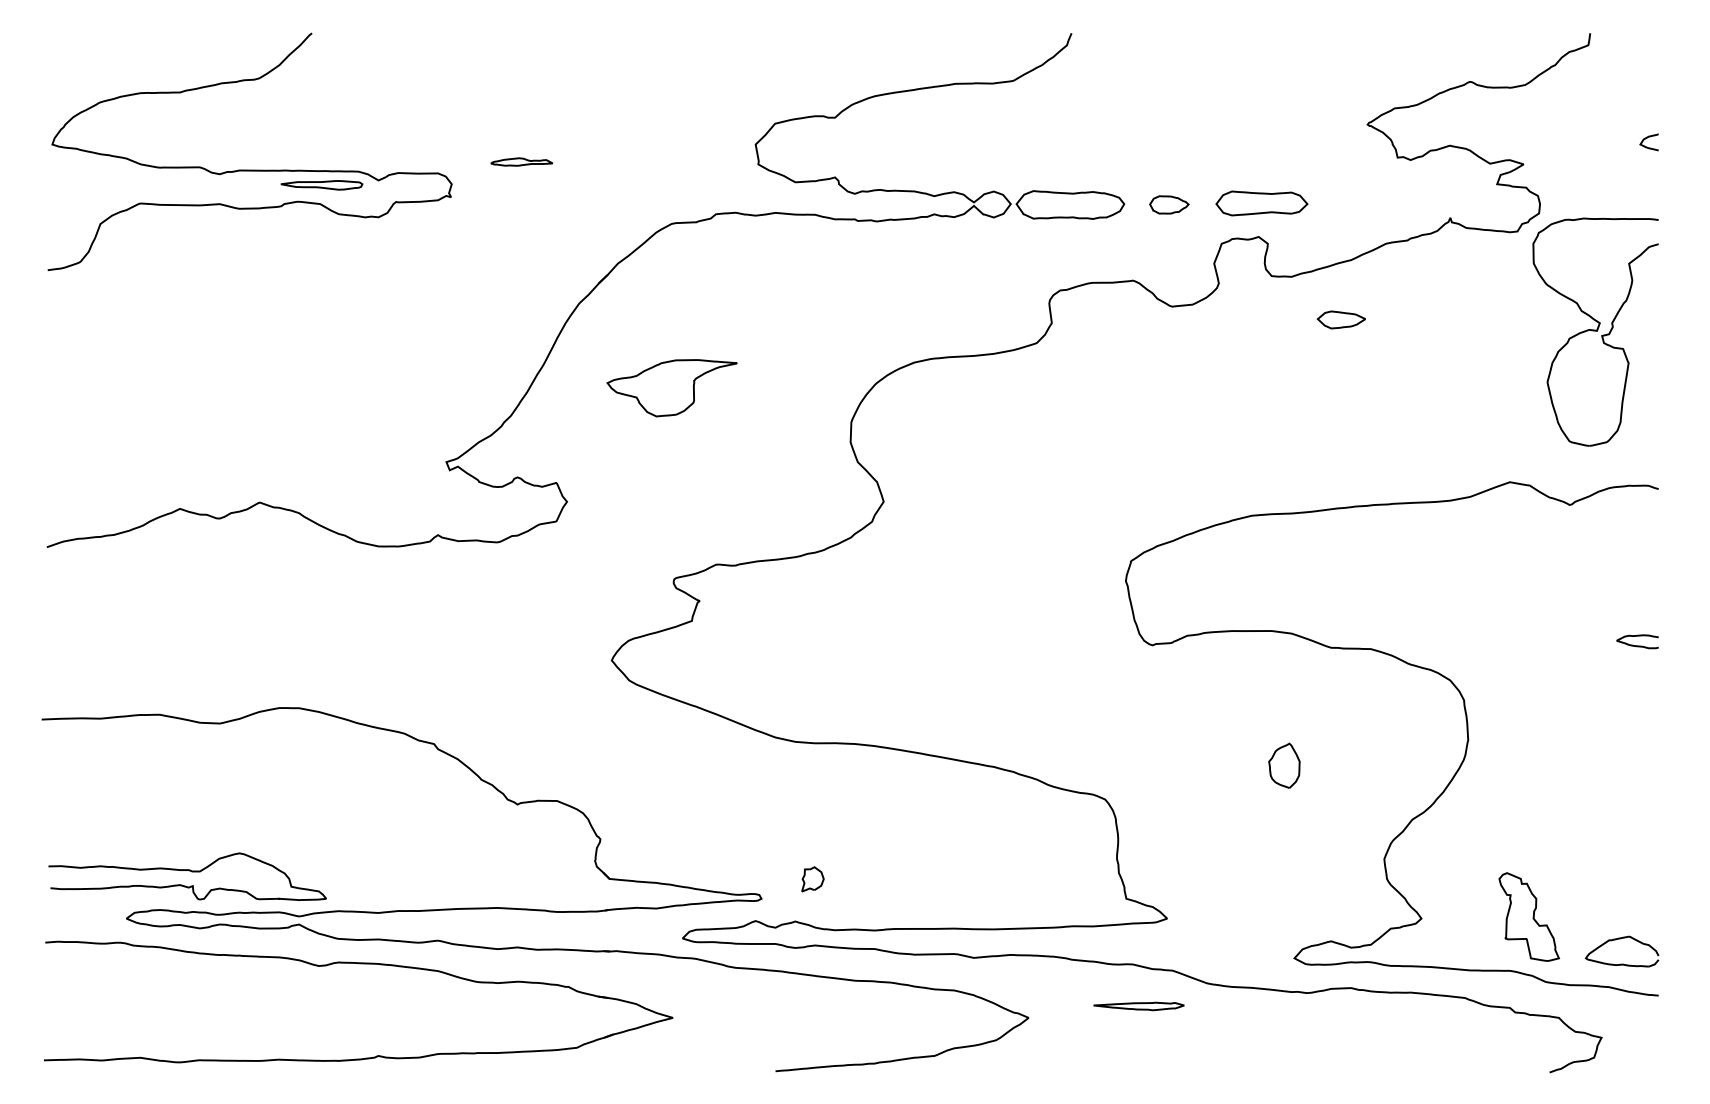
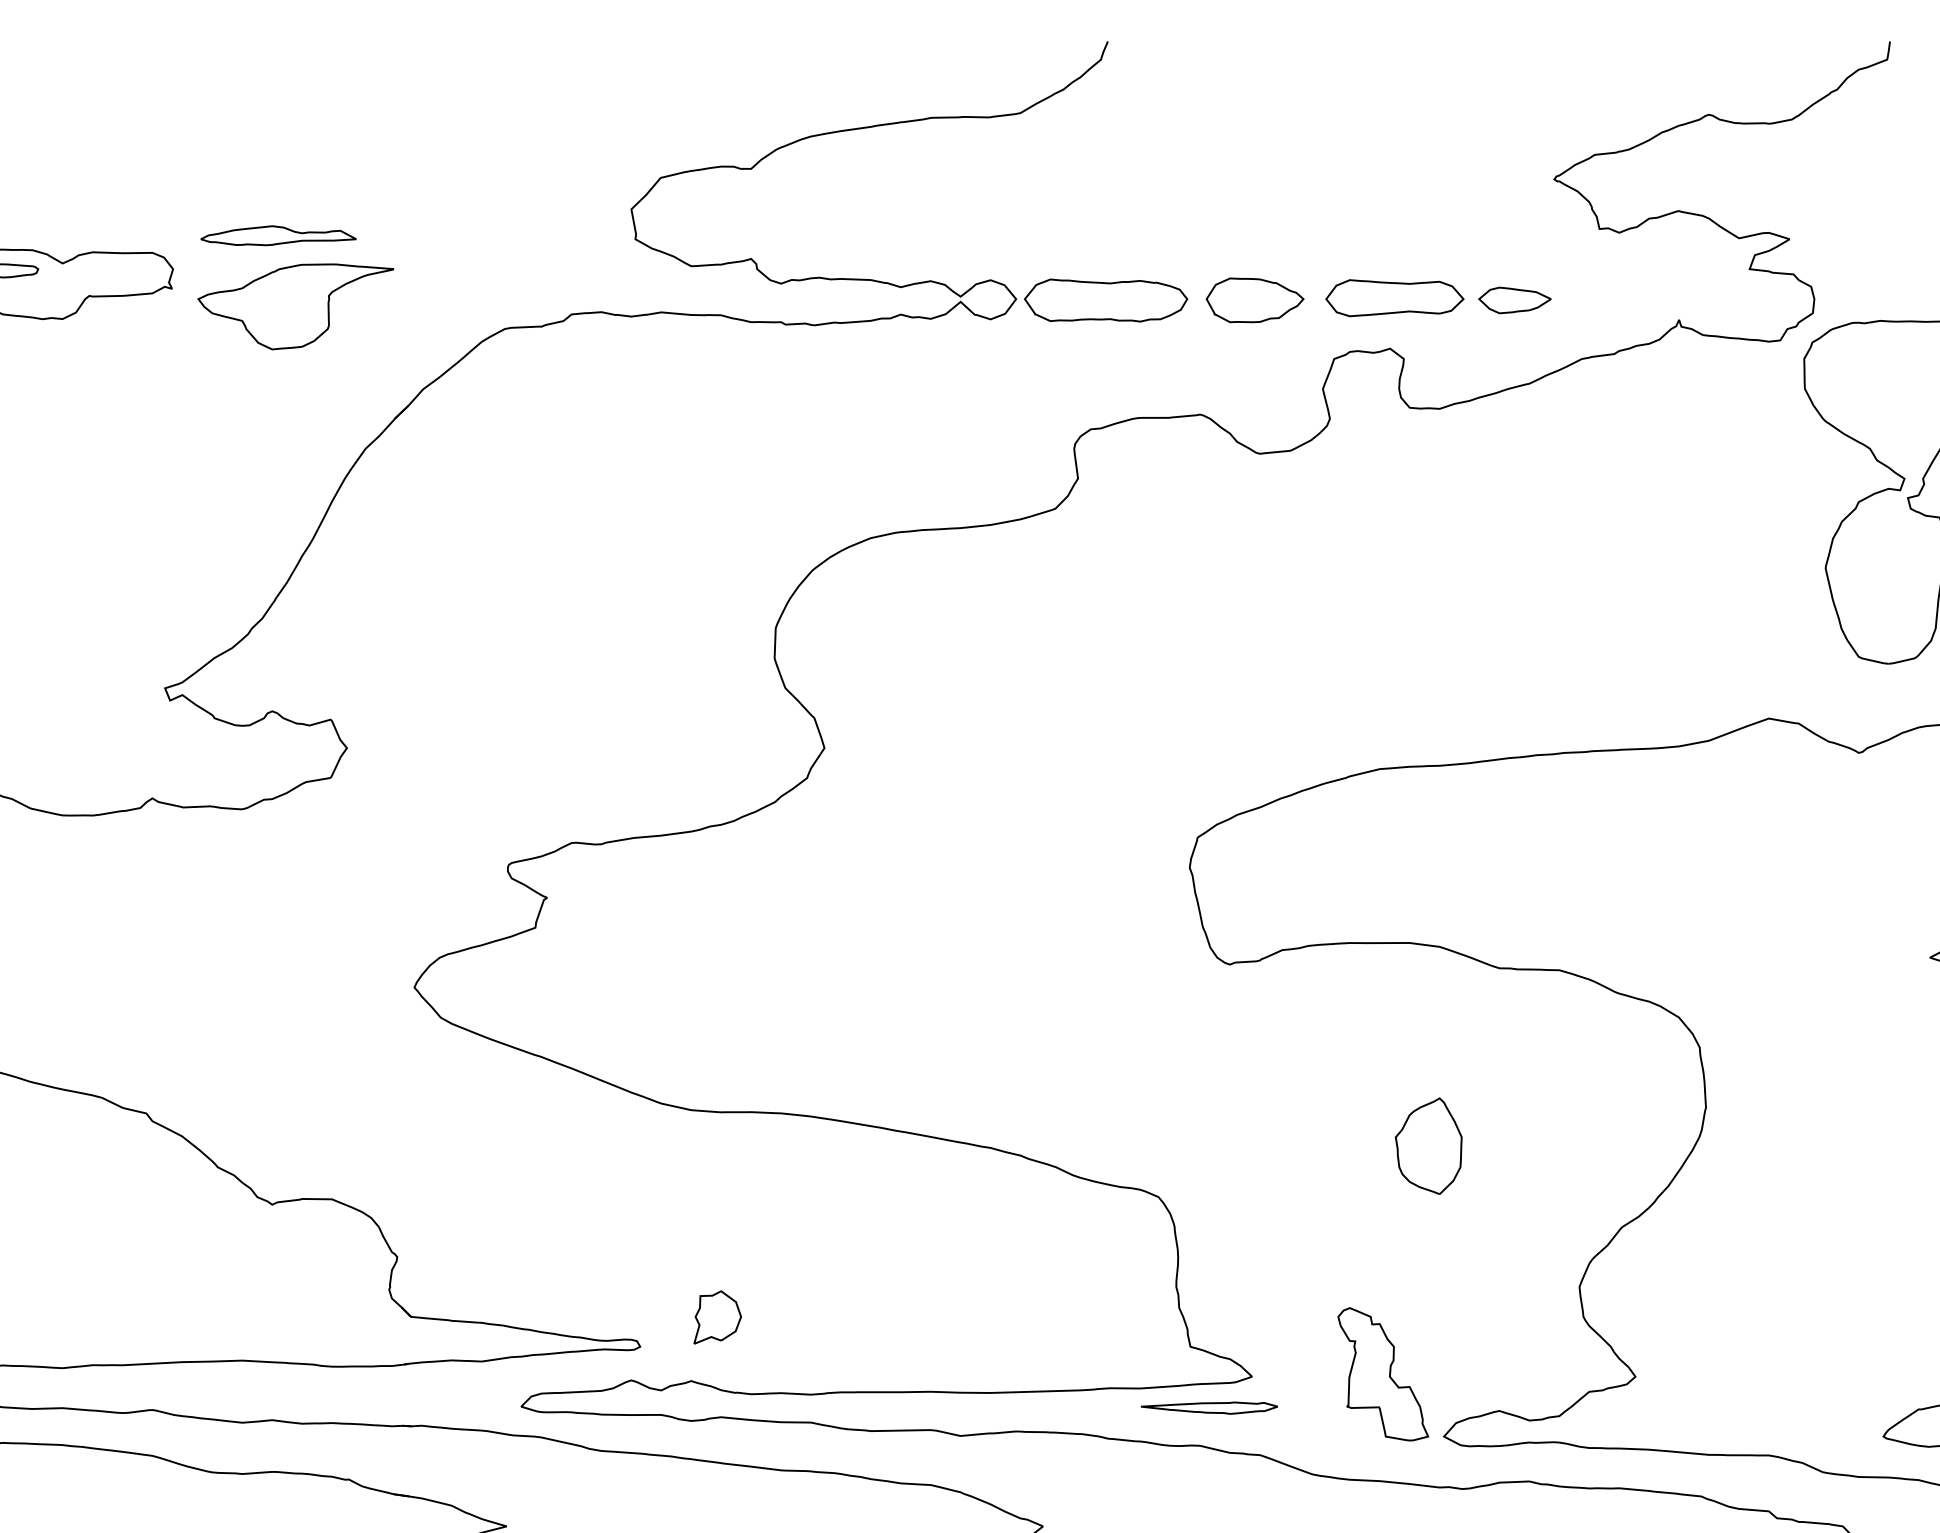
part: (521, 161) -> (278, 234), size x1.67
part: (1169, 204) -> (1255, 299), size x1.67
part: (1340, 319) -> (1513, 299), moved
part: (671, 388) -> (294, 307), moved
part: (1284, 765) -> (1428, 1145), size x1.43
part: (812, 879) -> (717, 1317), size x1.43
part: (1529, 916) -> (1383, 1373), moved
part: (1138, 1006) -> (1208, 1408), moved

